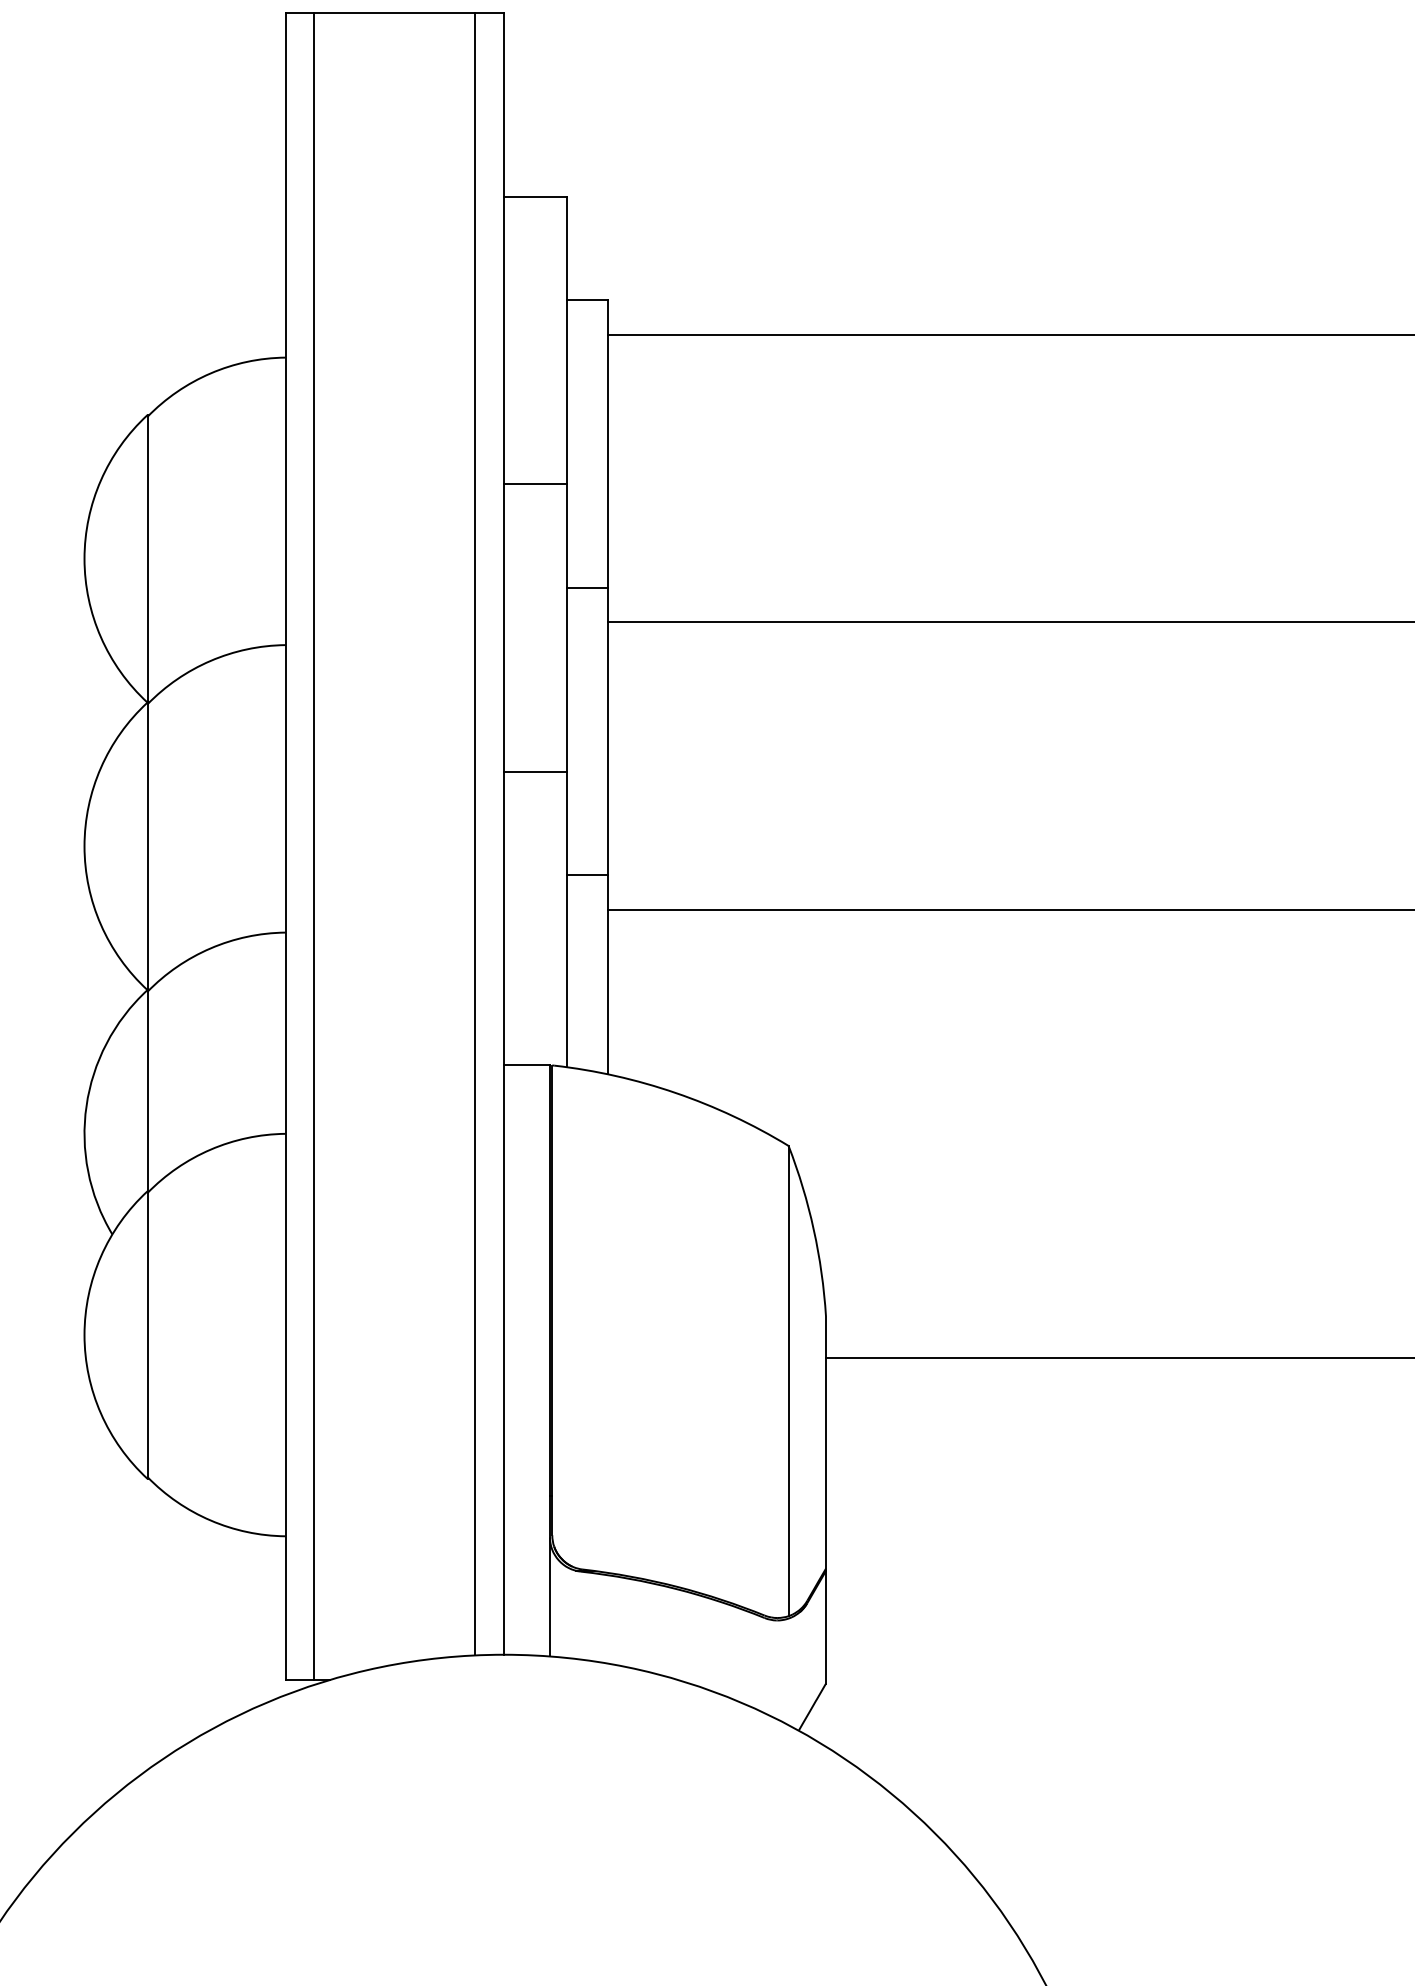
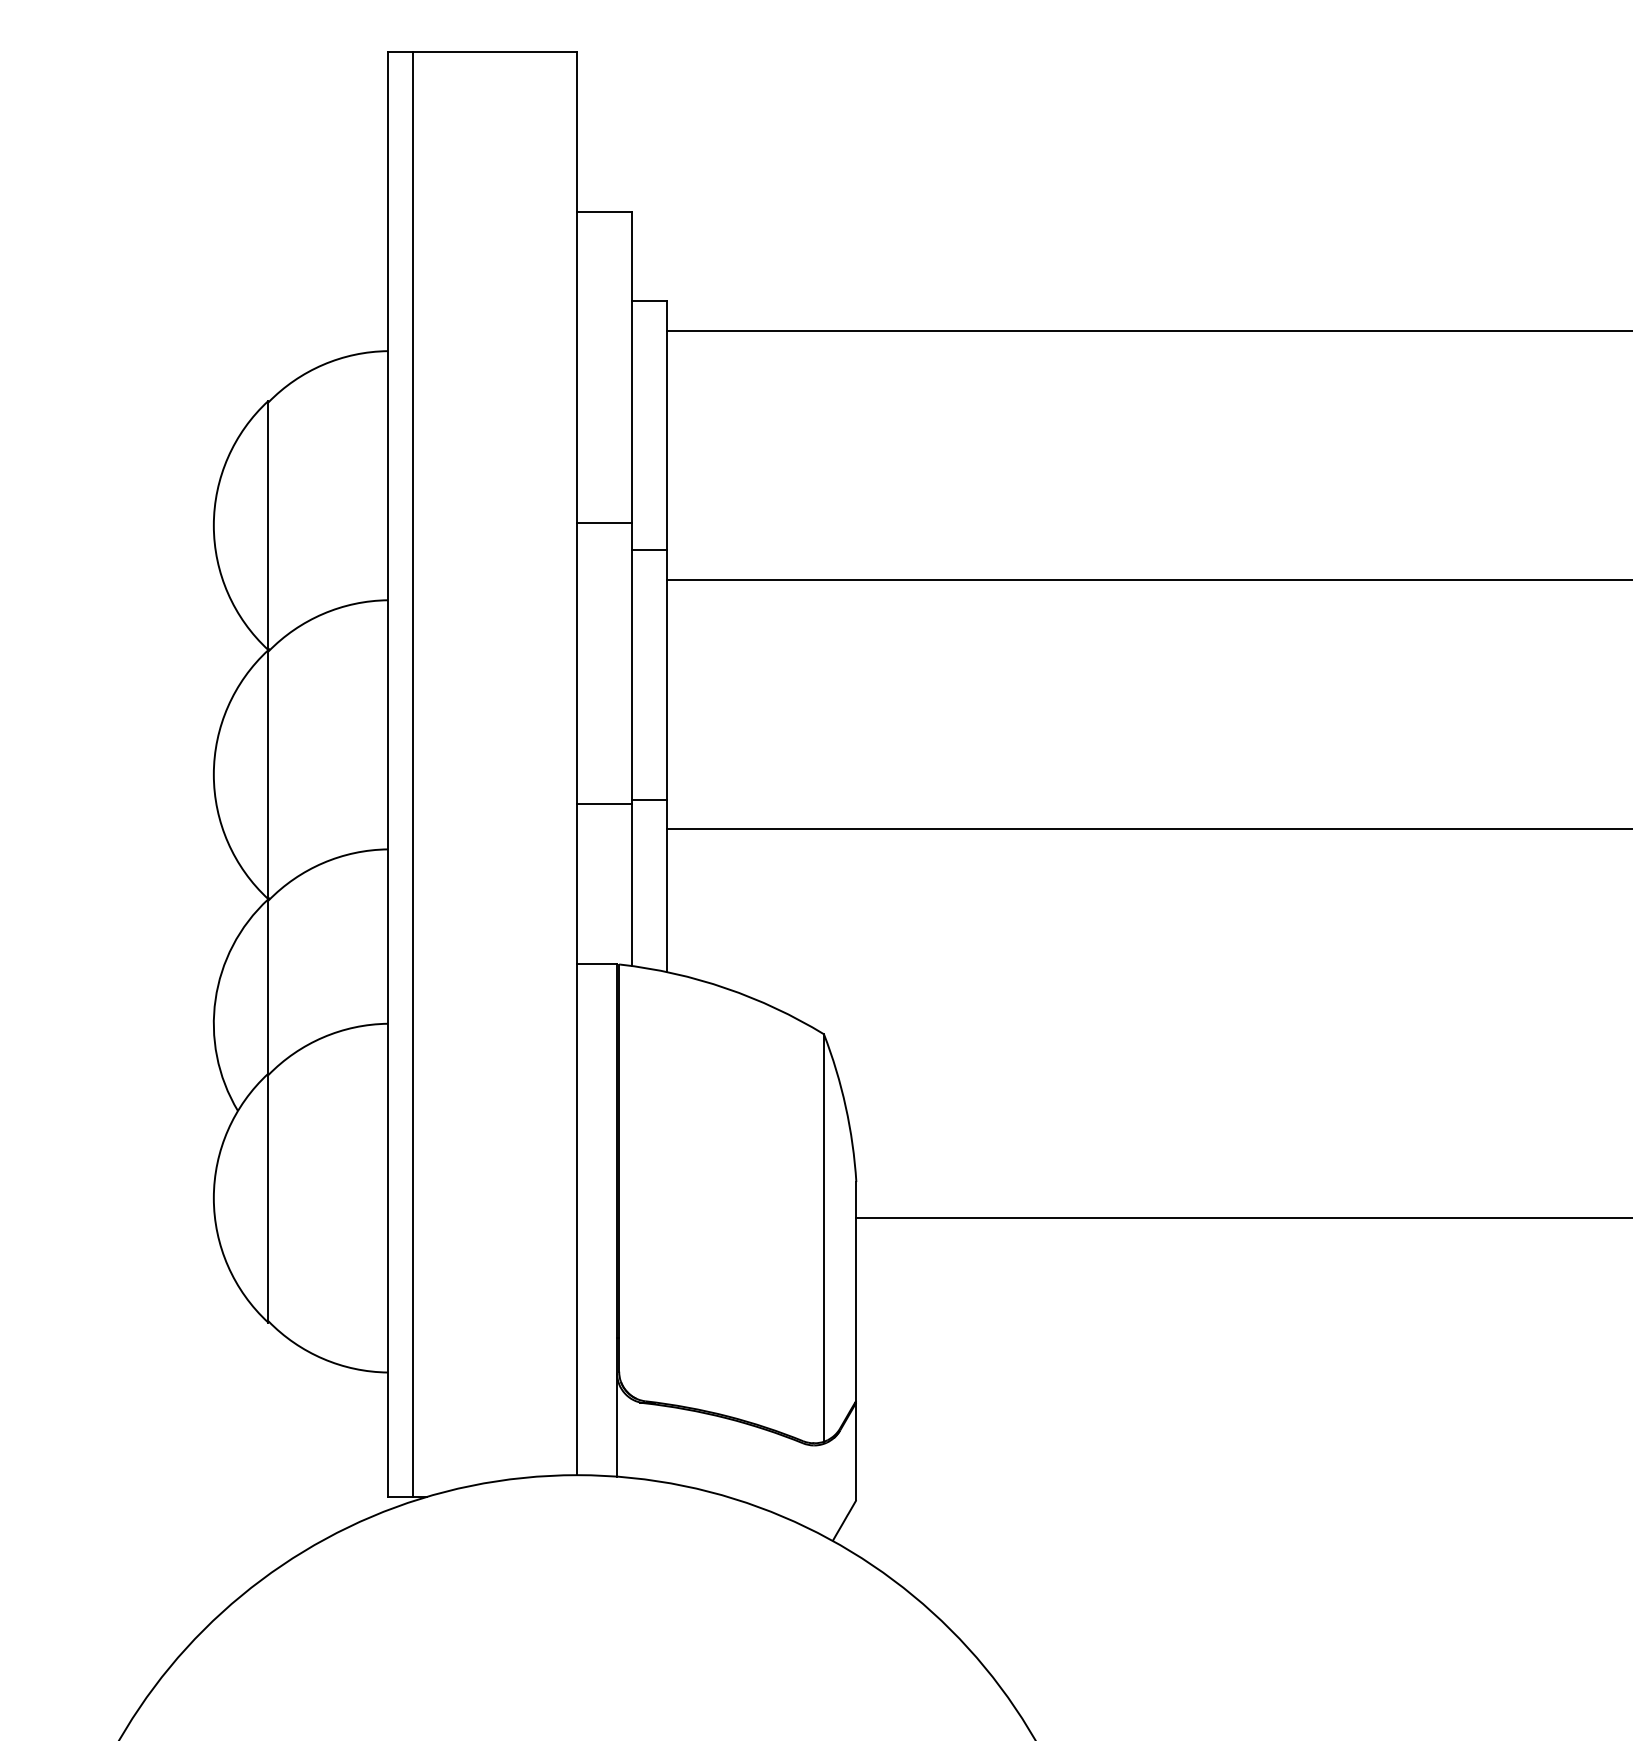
line: (535, 483) -> (604, 522), moved
line: (535, 771) -> (604, 803), moved
line: (475, 833) -> (552, 763), removed

